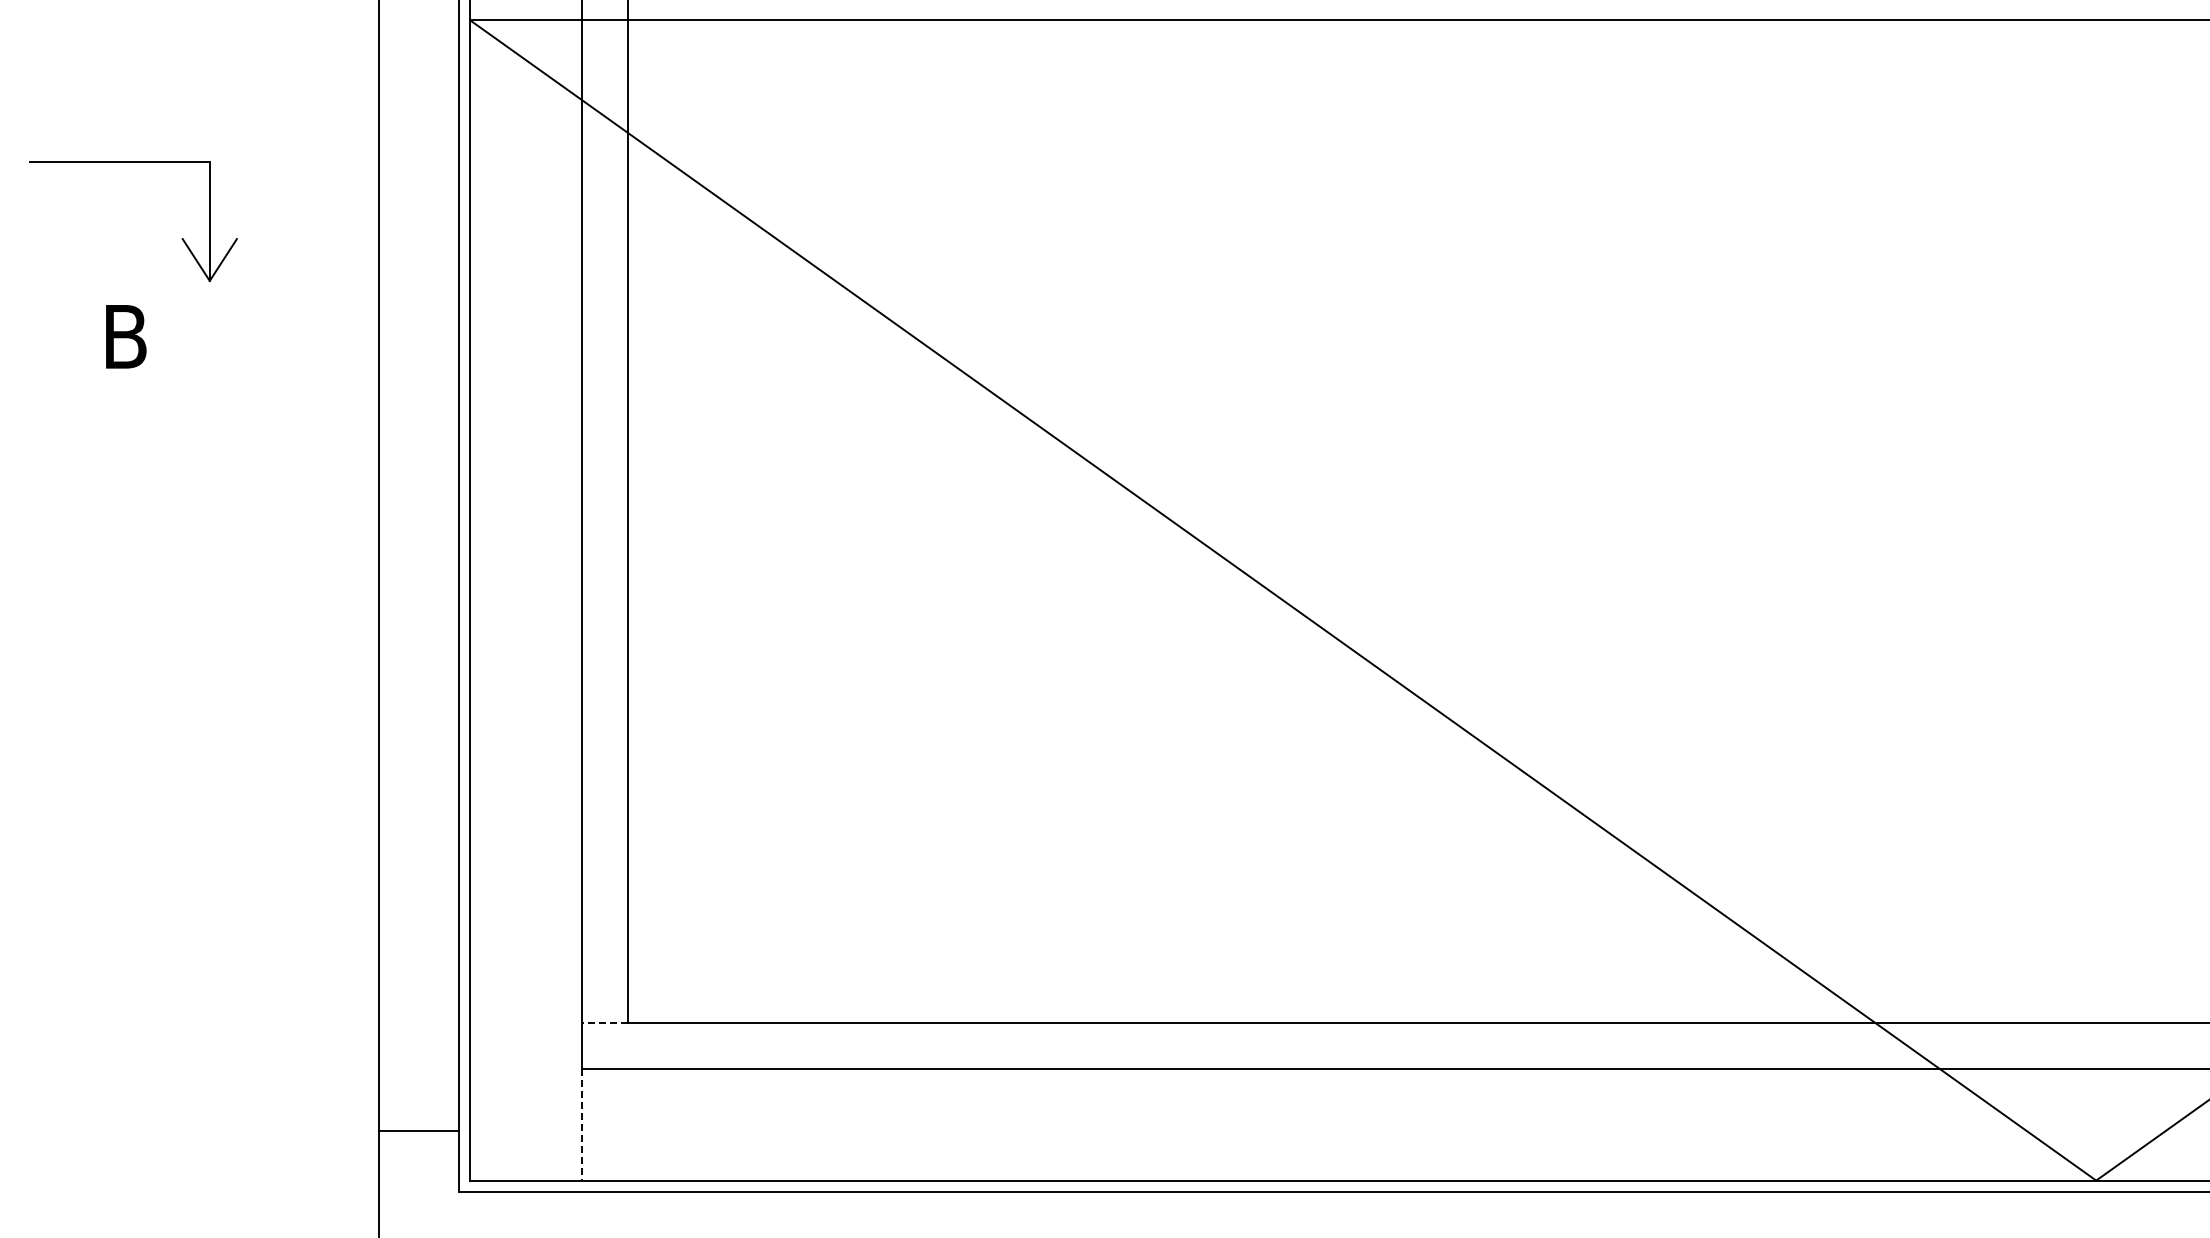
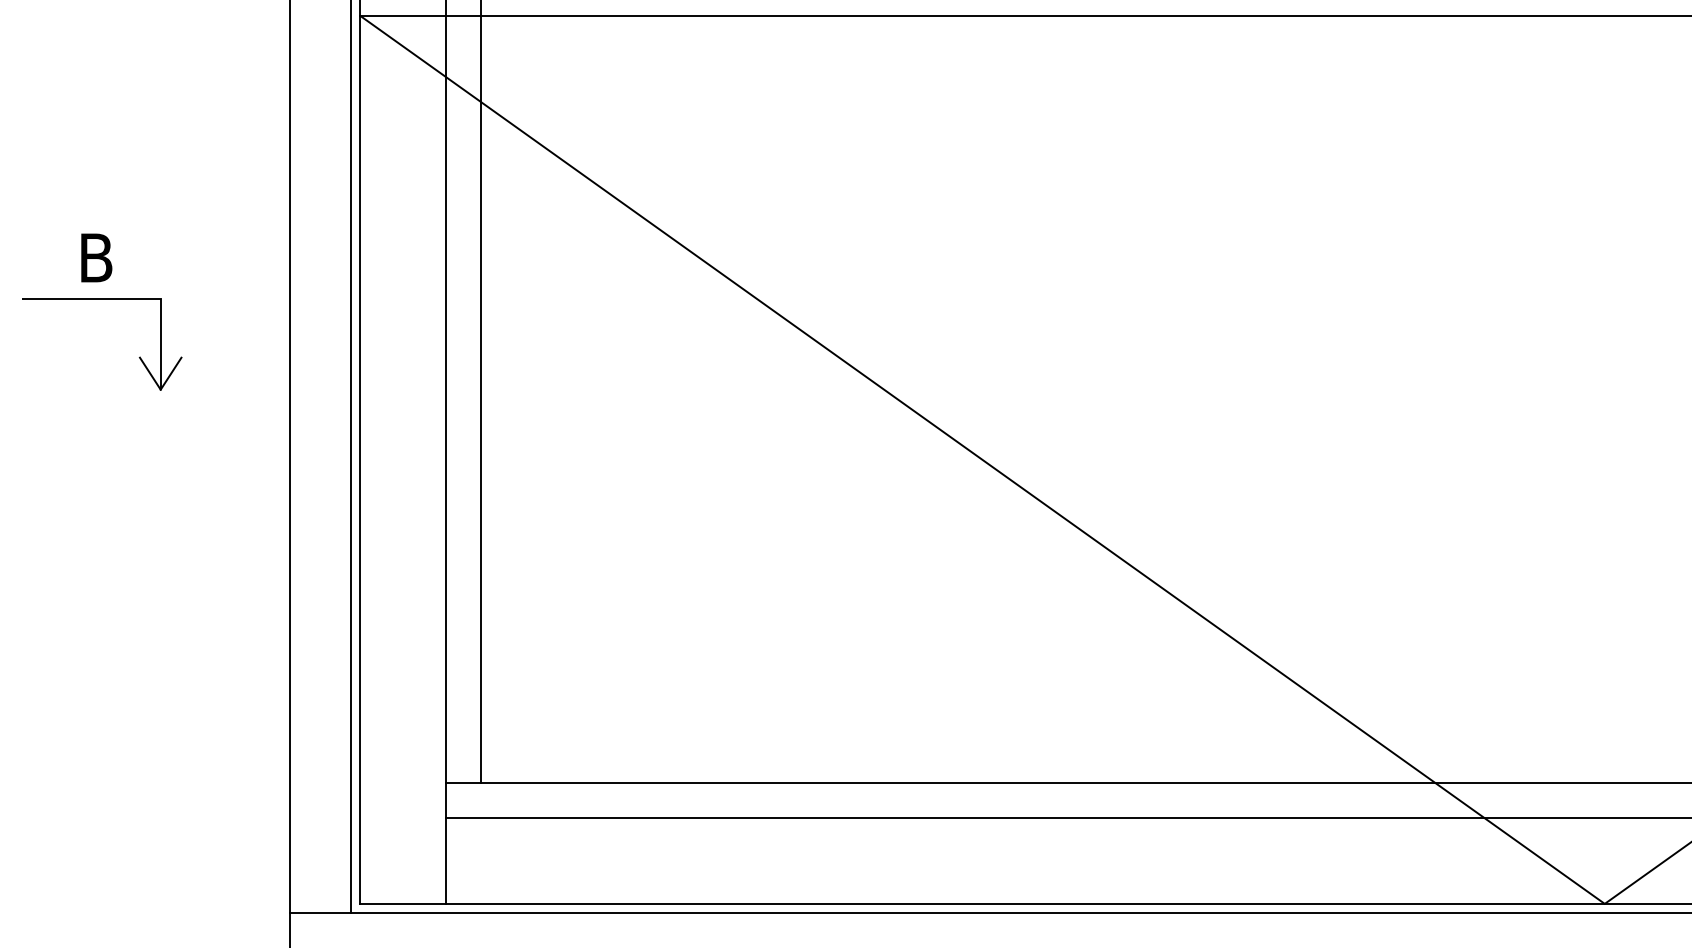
part: (181, 238) -> (139, 357), moved
line: (604, 1023) -> (462, 783), dashed -> solid
line: (582, 1124) -> (446, 860), dashed -> solid
line: (418, 1131) -> (320, 913), moved

